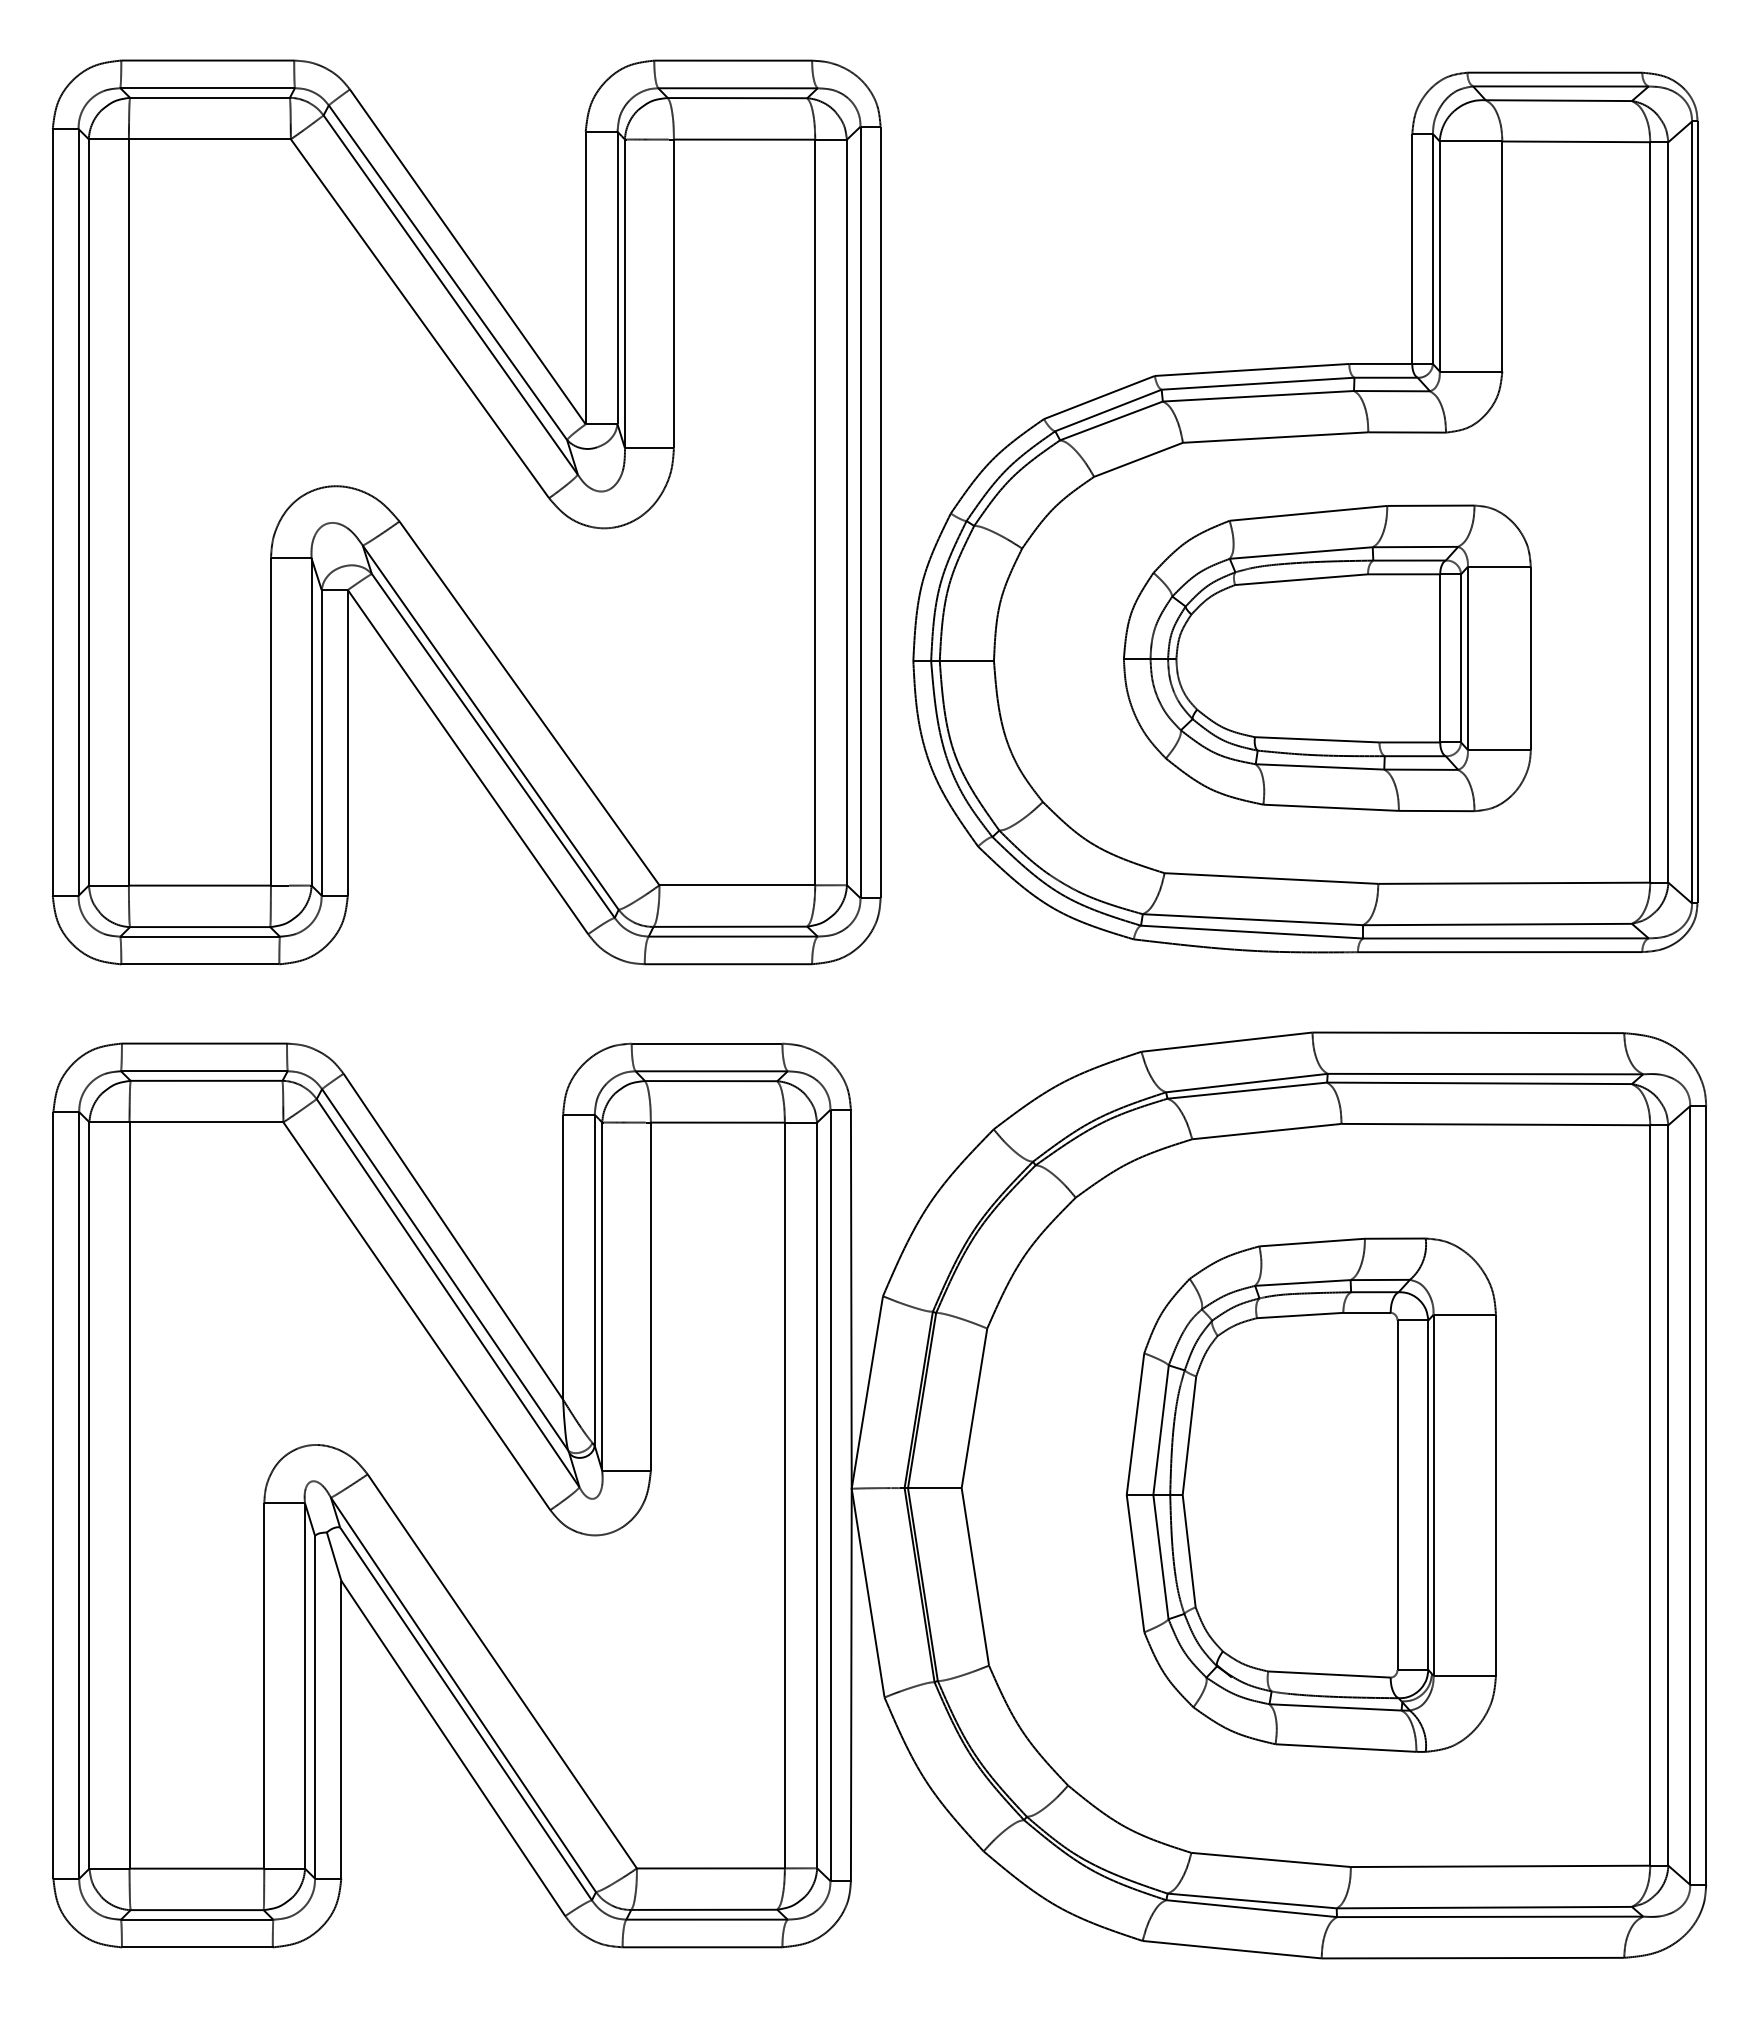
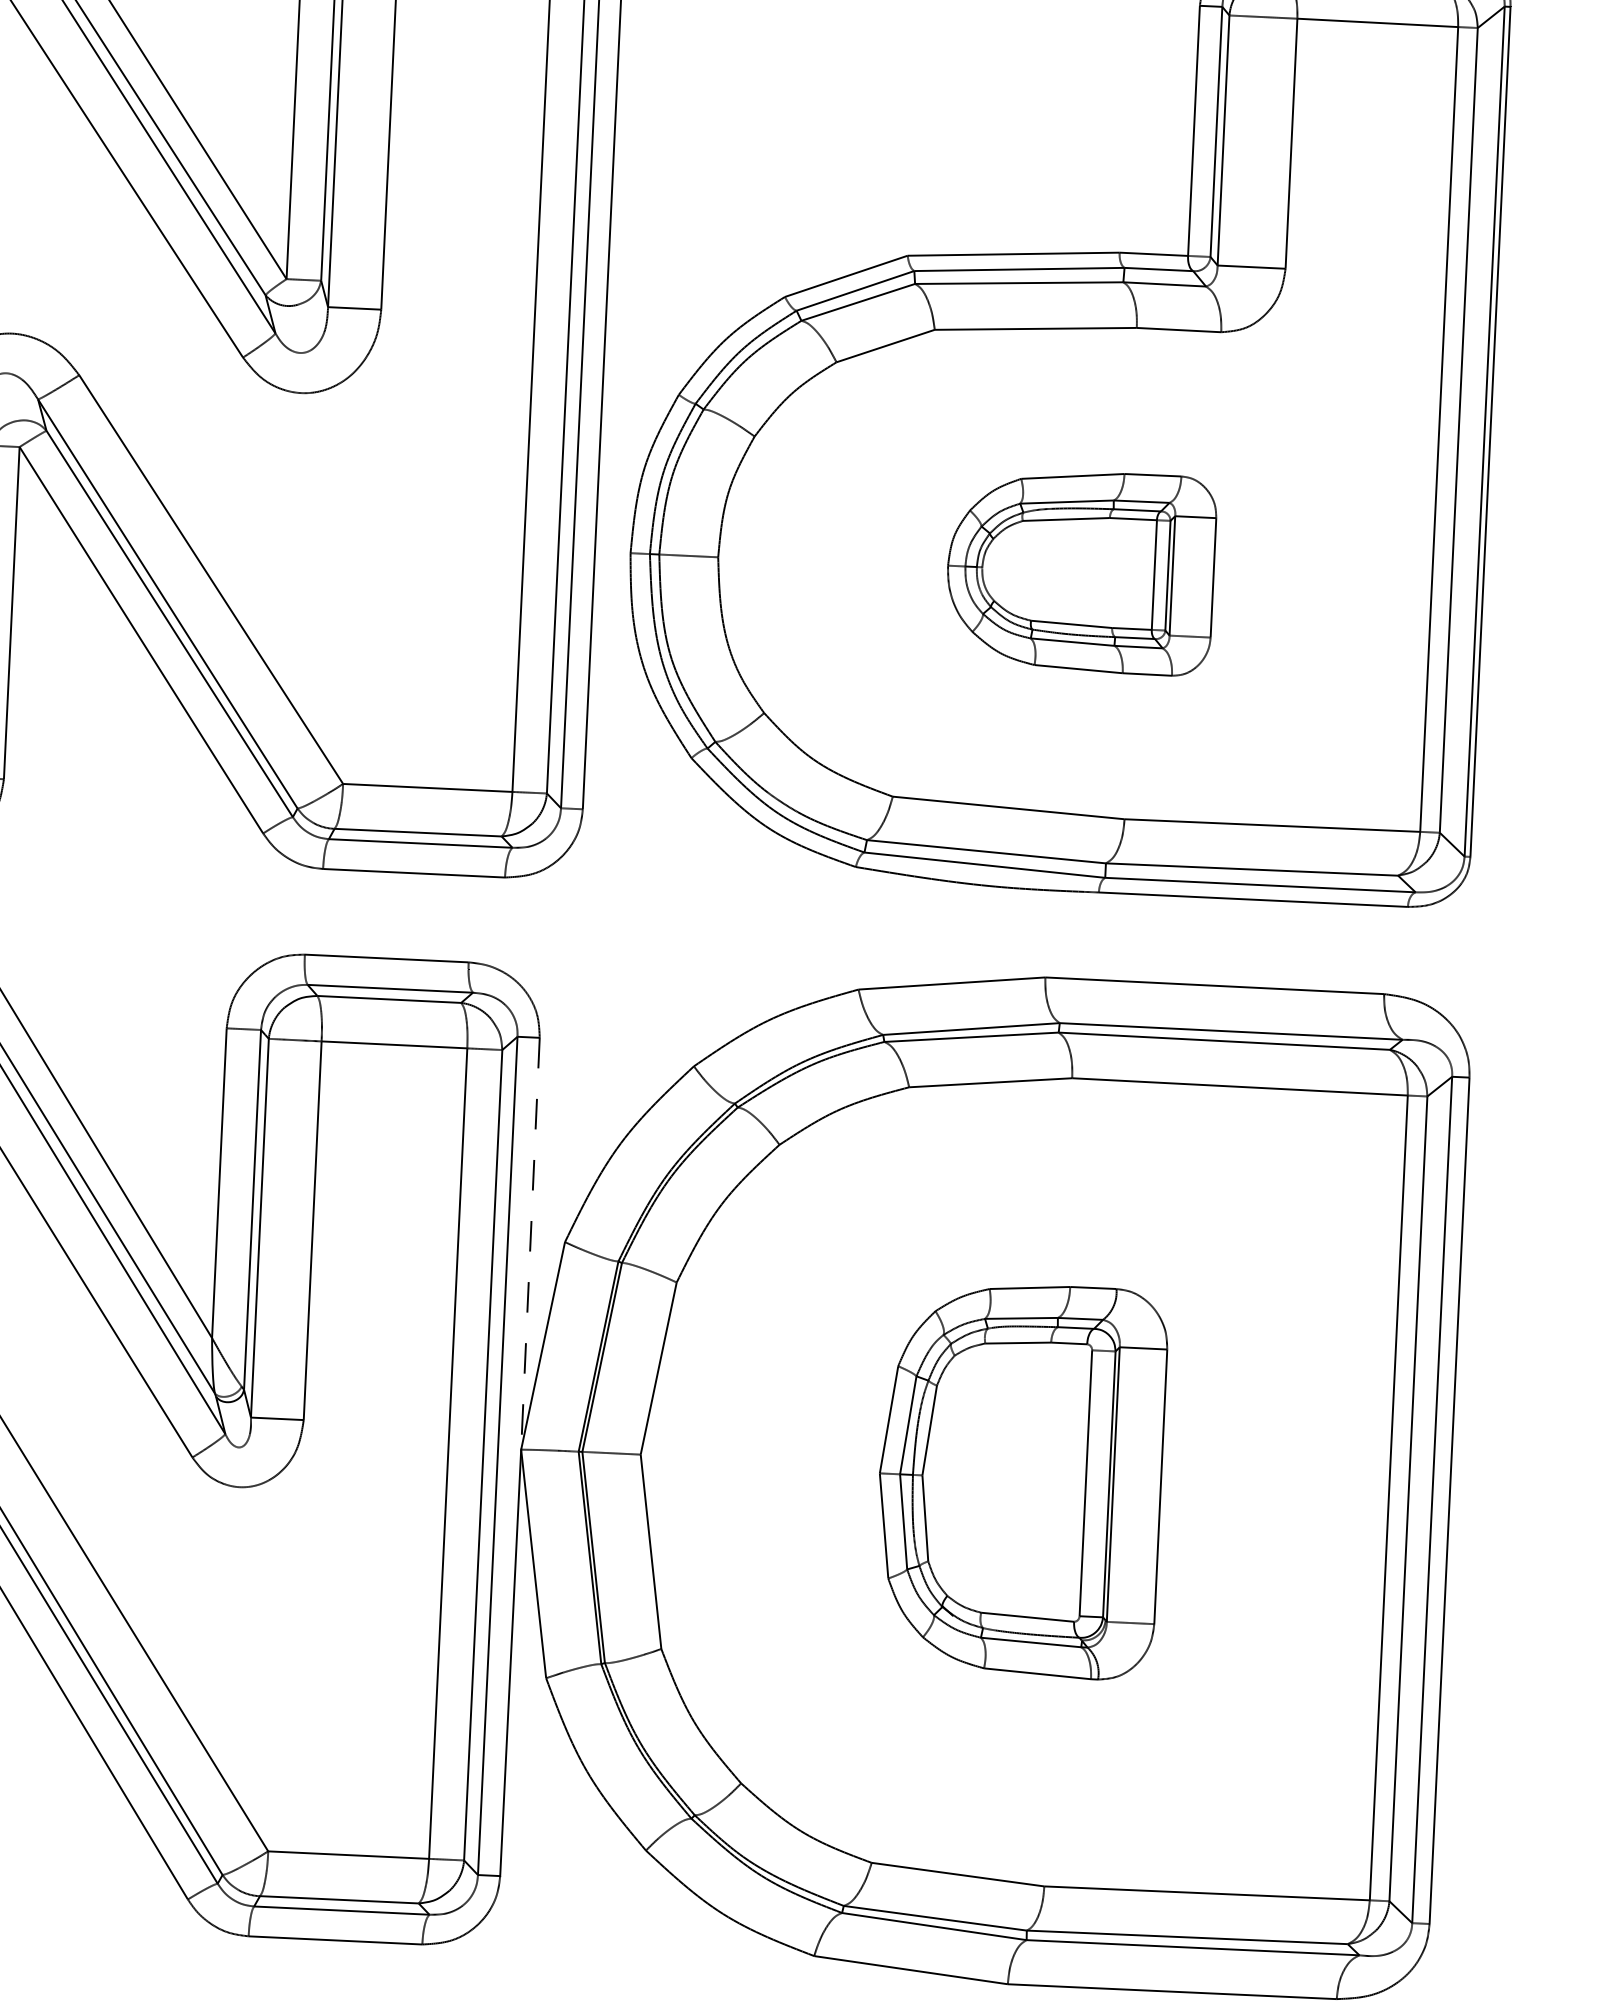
part: (1327, 658) -> (1080, 571), size x0.6
line: (851, 1299) -> (530, 1243), solid -> dashed
part: (1310, 1494) -> (1019, 1479), size x0.7

